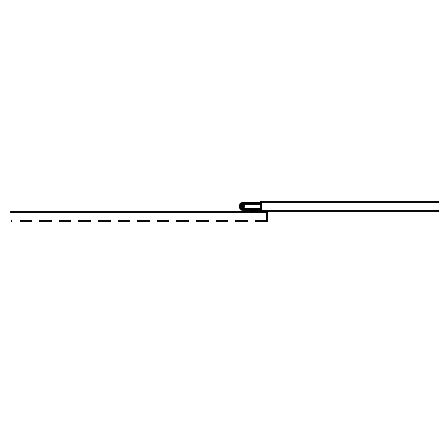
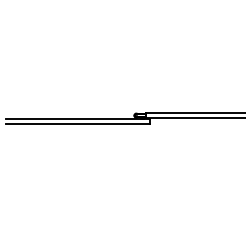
line: (140, 220) -> (78, 123), dashed -> solid

